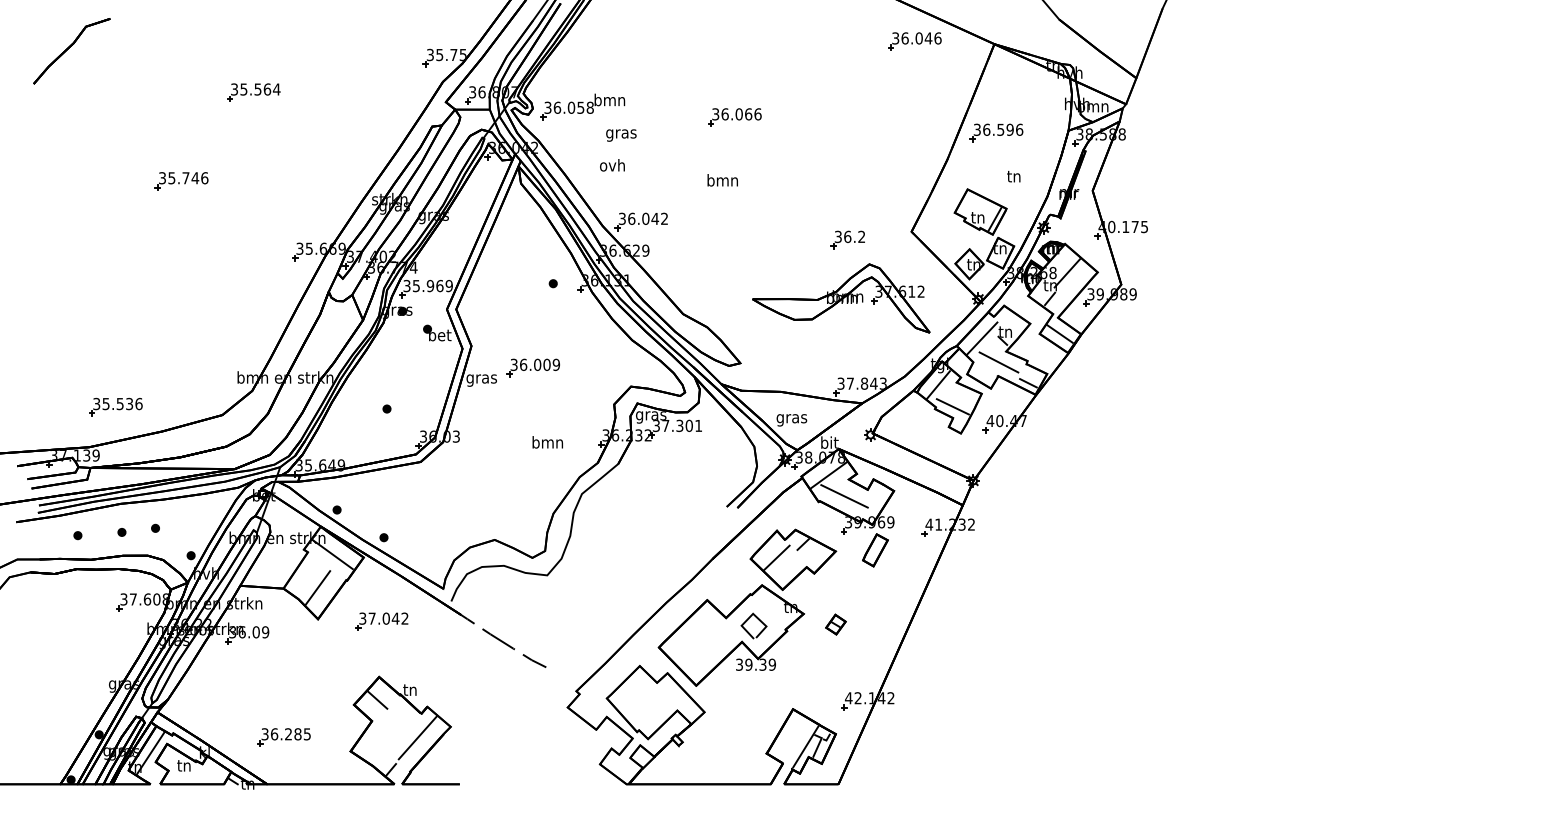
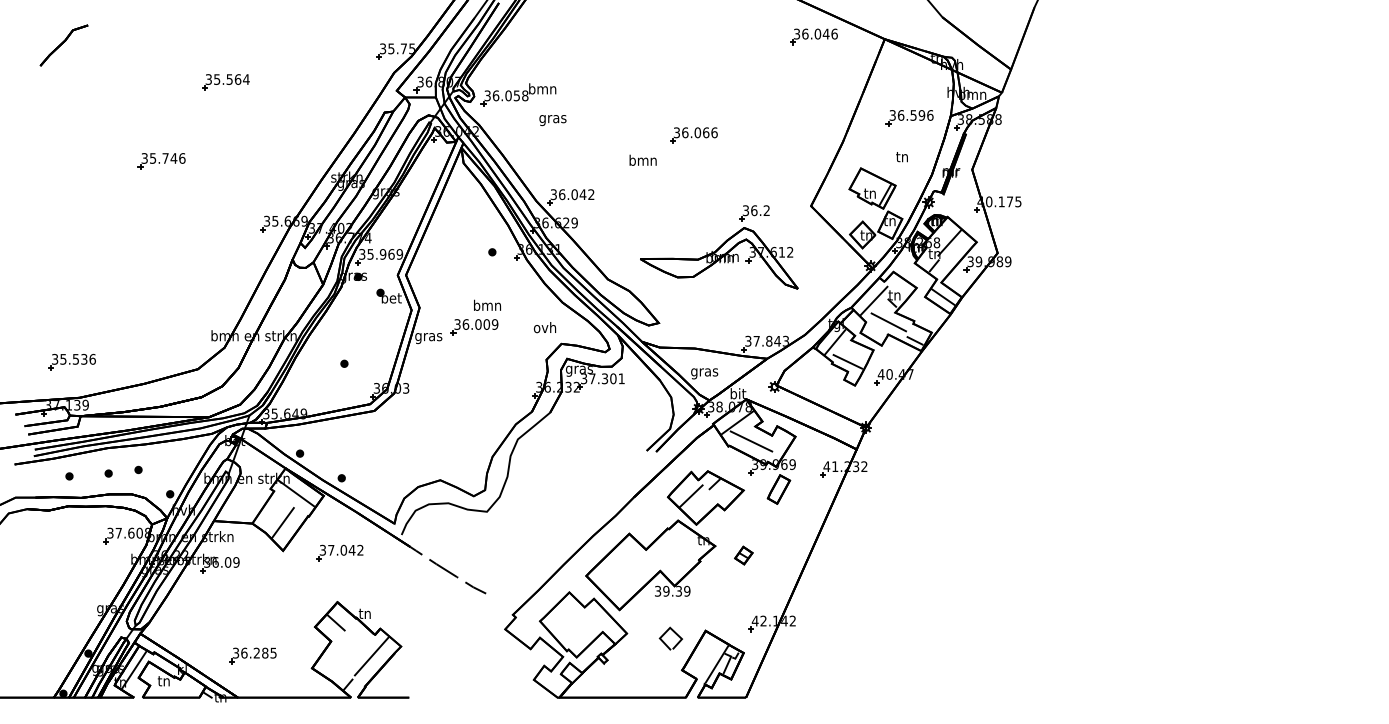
part: (71, 51) -> (63, 45), size x0.7
part: (734, 117) -> (693, 135), moved
part: (996, 132) -> (909, 117), moved
text: (612, 165) -> (545, 327), moved
part: (841, 298) -> (719, 258), moved
part: (115, 406) -> (71, 361), moved
text: (547, 442) -> (487, 305), moved
line: (748, 620) -> (666, 633), moved

